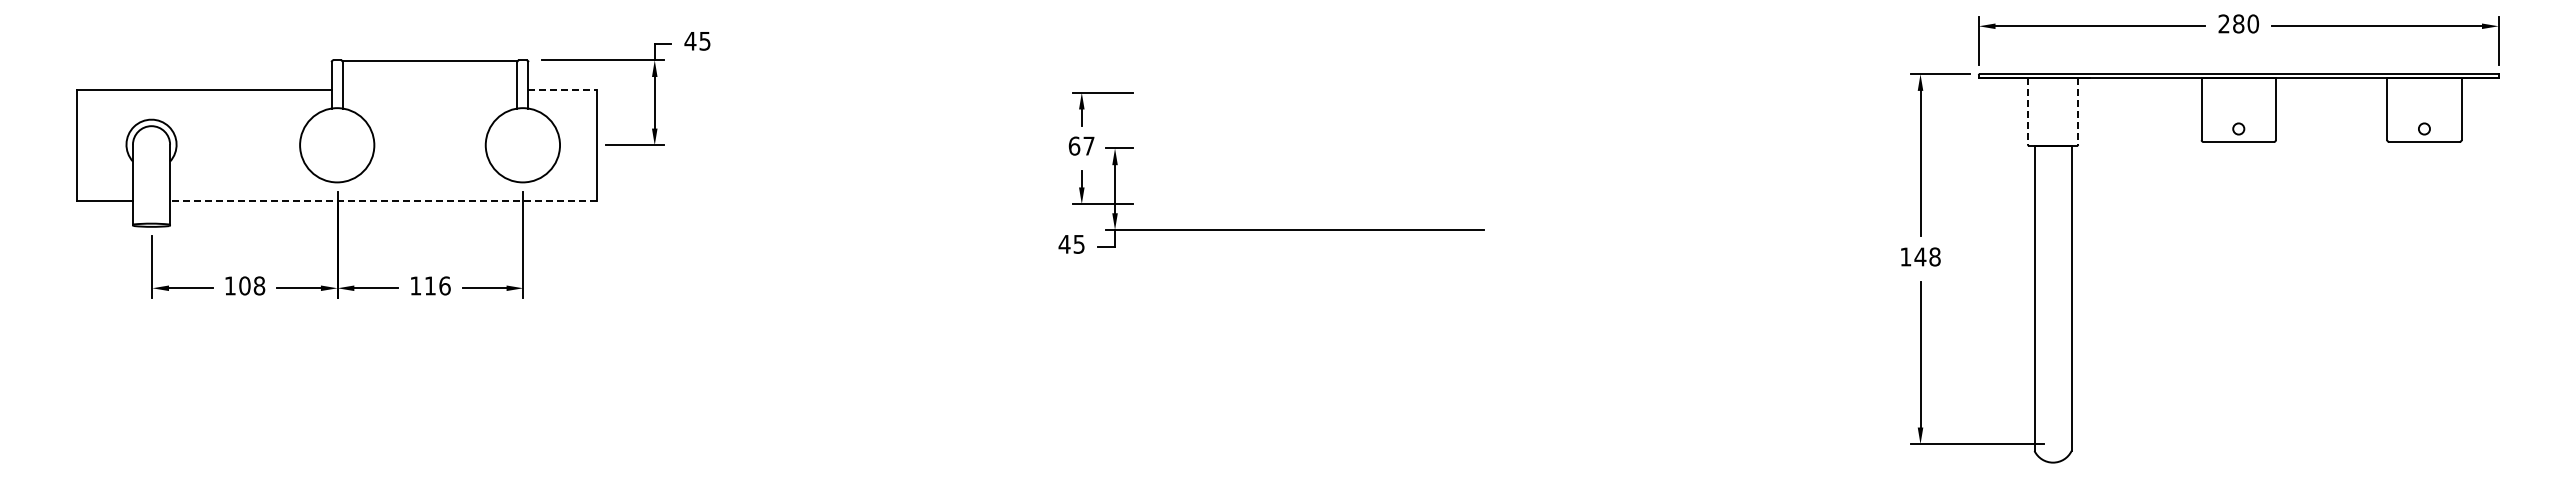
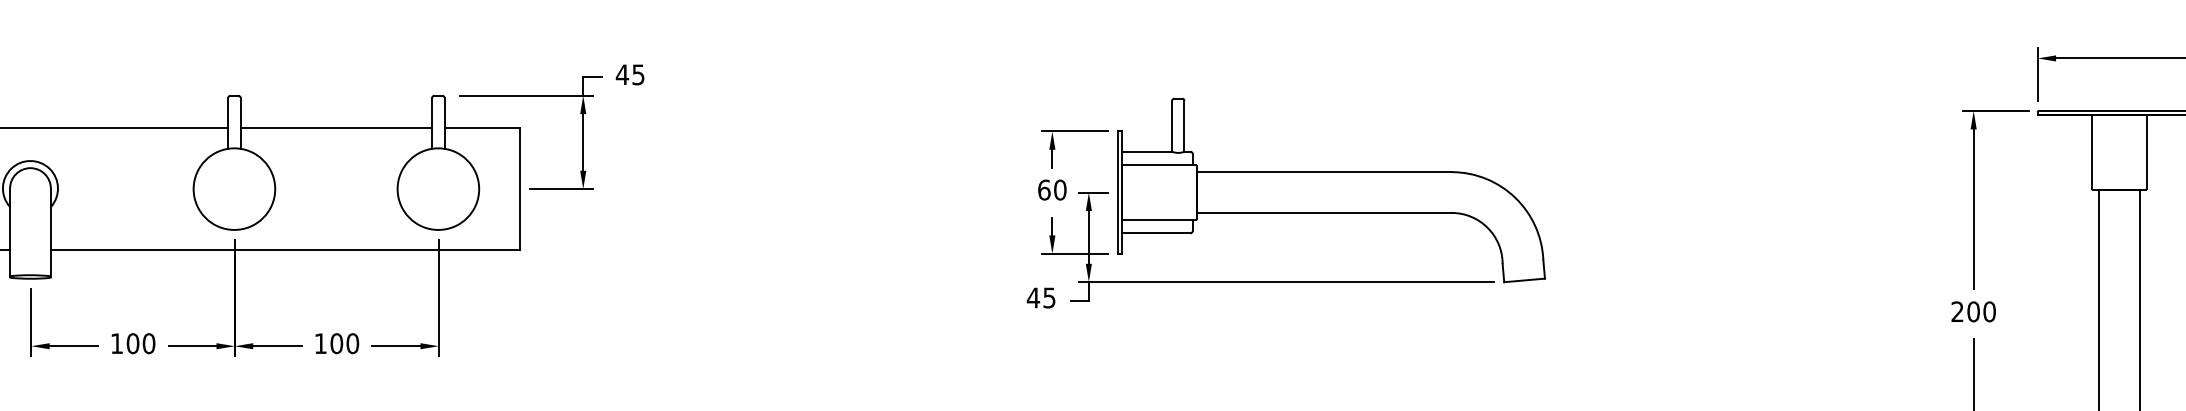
line: (429, 60) -> (335, 127), moved
line: (563, 89) -> (483, 127), dashed -> solid
line: (2028, 111) -> (2092, 152), dashed -> solid
line: (2078, 111) -> (2147, 152), dashed -> solid
text: (1088, 145) -> (1059, 189), 67 -> 60
part: (1336, 146) -> (1332, 190), added
line: (383, 200) -> (285, 249), dashed -> solid
text: (1920, 256) -> (1973, 311), 148 -> 200
text: (259, 285) -> (149, 343), 108 -> 100
text: (437, 285) -> (344, 343), 116 -> 100

